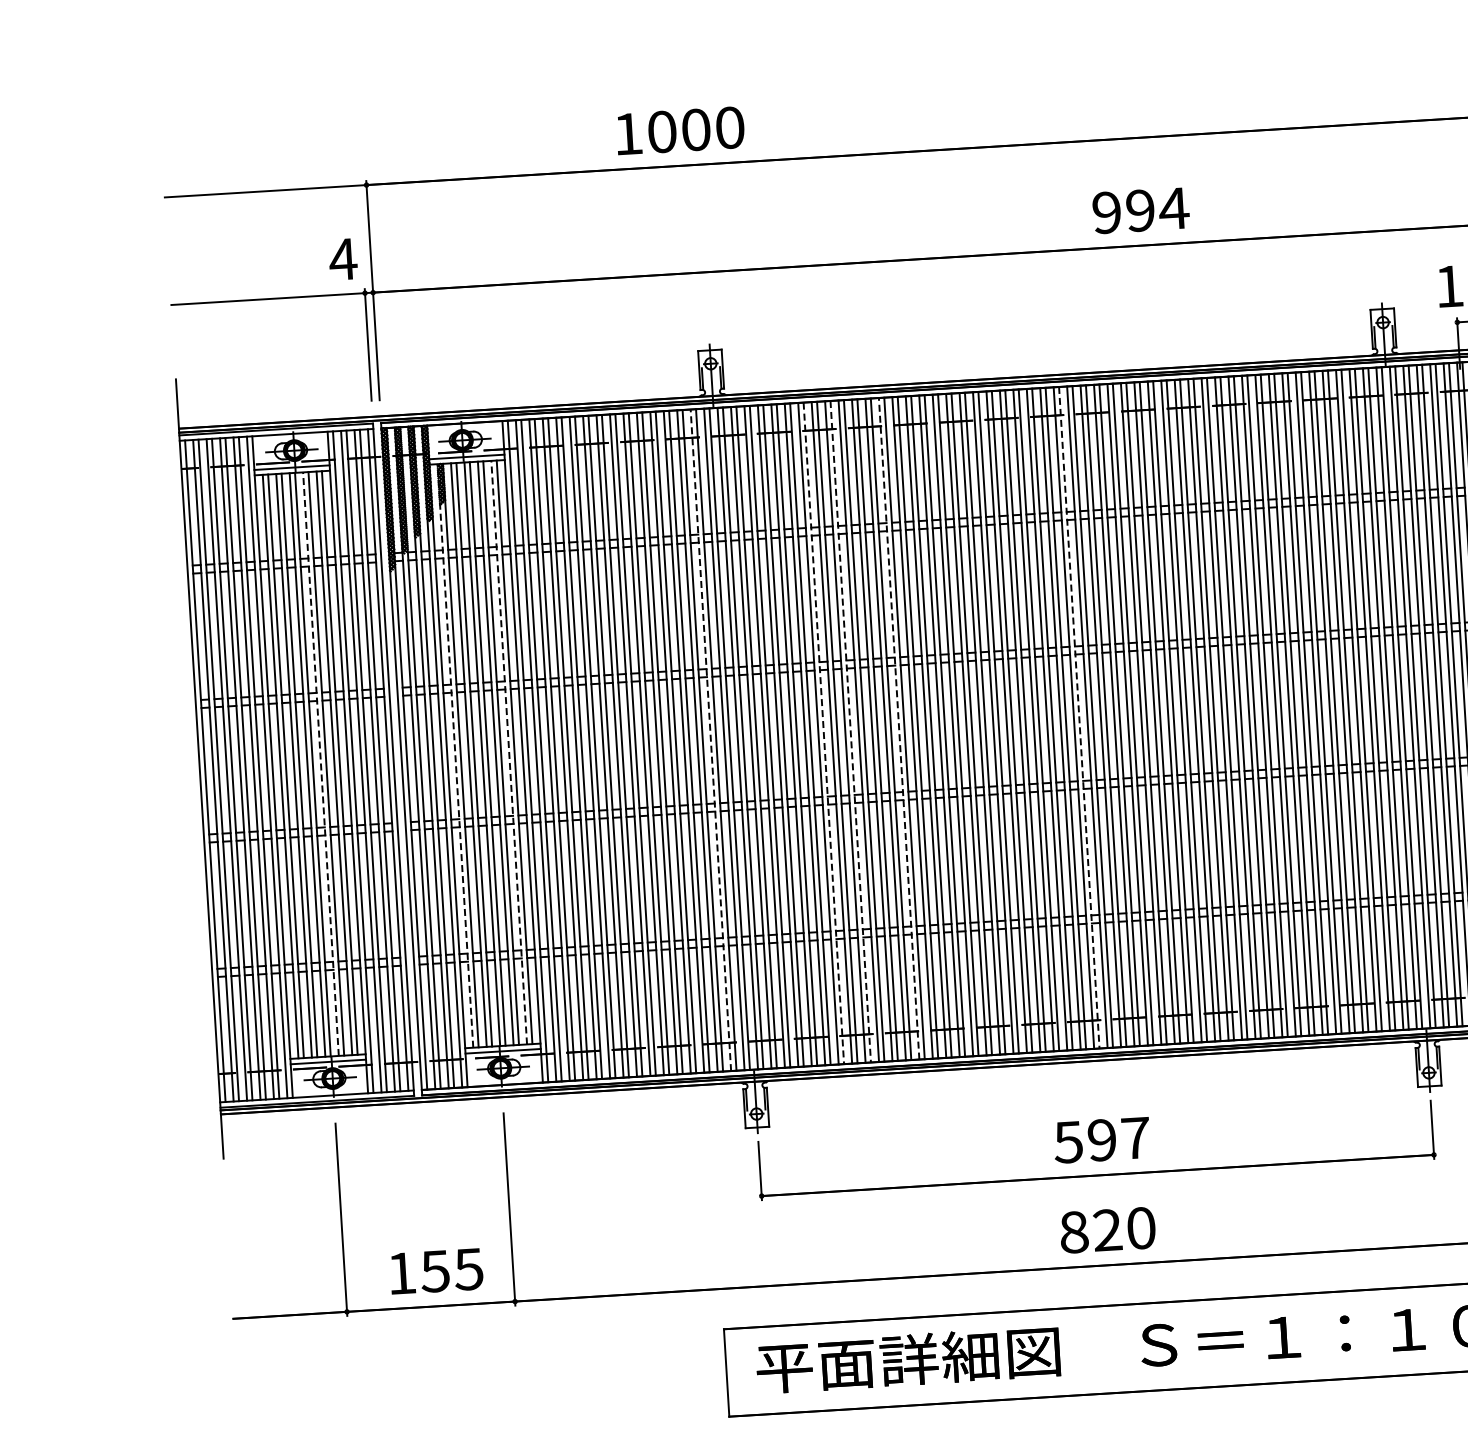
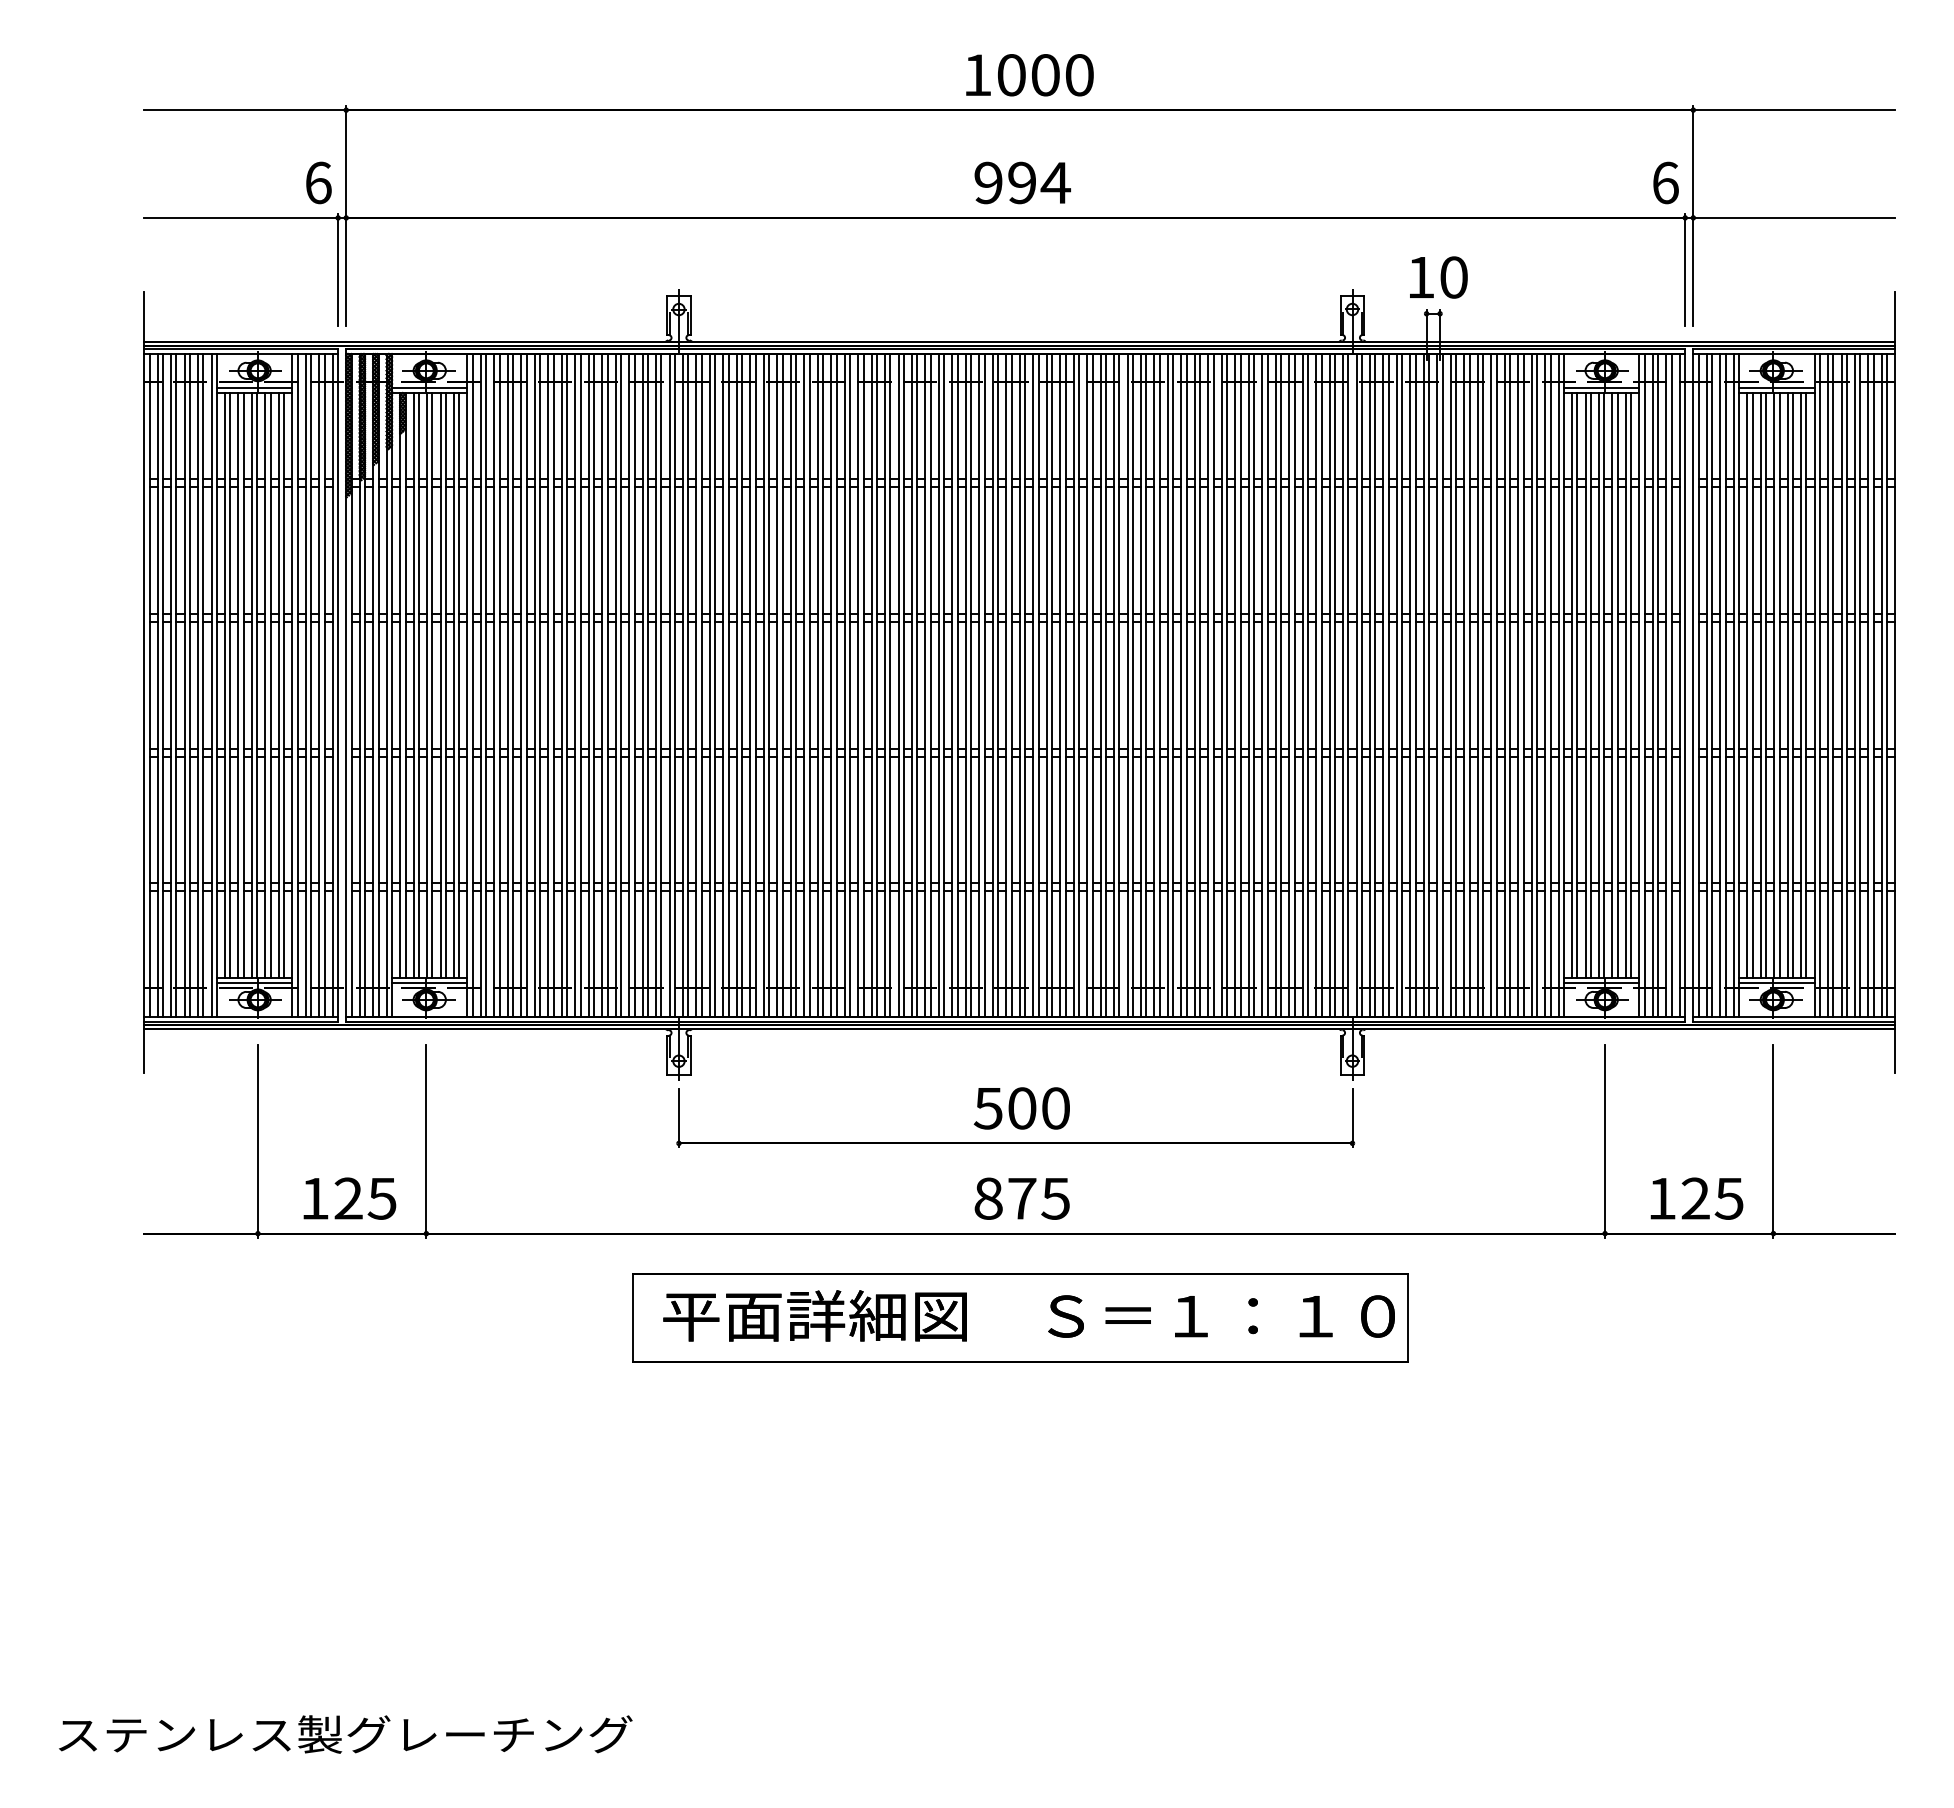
text: (680, 131) -> (1029, 75), moved
text: (1140, 210) -> (1022, 182), moved
text: (343, 258) -> (318, 182), 4 -> 6
line: (1079, 717) -> (1025, 685), dashed -> solid
line: (898, 727) -> (844, 684), dashed -> solid
line: (851, 731) -> (796, 685), dashed -> solid
line: (824, 733) -> (769, 685), dashed -> solid
line: (711, 739) -> (656, 684), dashed -> solid
line: (508, 751) -> (453, 684), dashed -> solid
line: (455, 755) -> (400, 684), dashed -> solid
line: (321, 763) -> (265, 684), dashed -> solid
text: (1119, 1139) -> (1039, 1108), 597 -> 500
text: (1123, 1229) -> (1038, 1198), 820 -> 875
text: (435, 1271) -> (348, 1198), 155 -> 125

